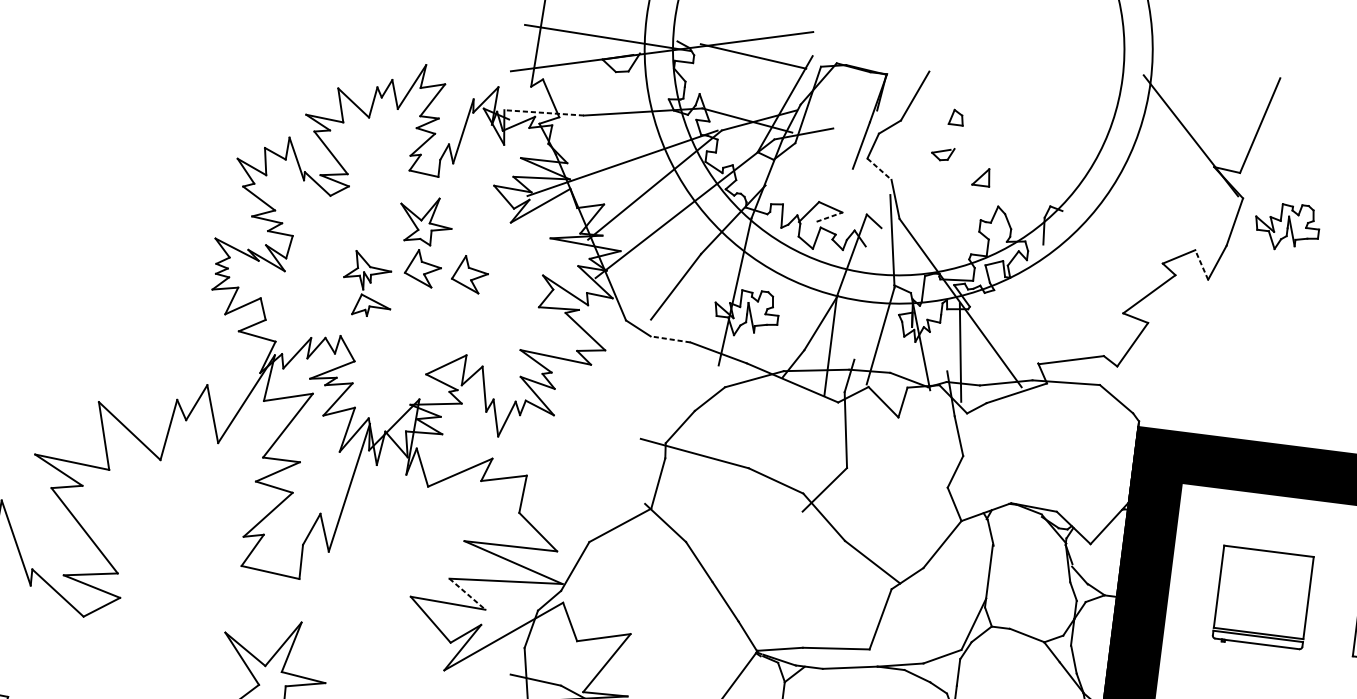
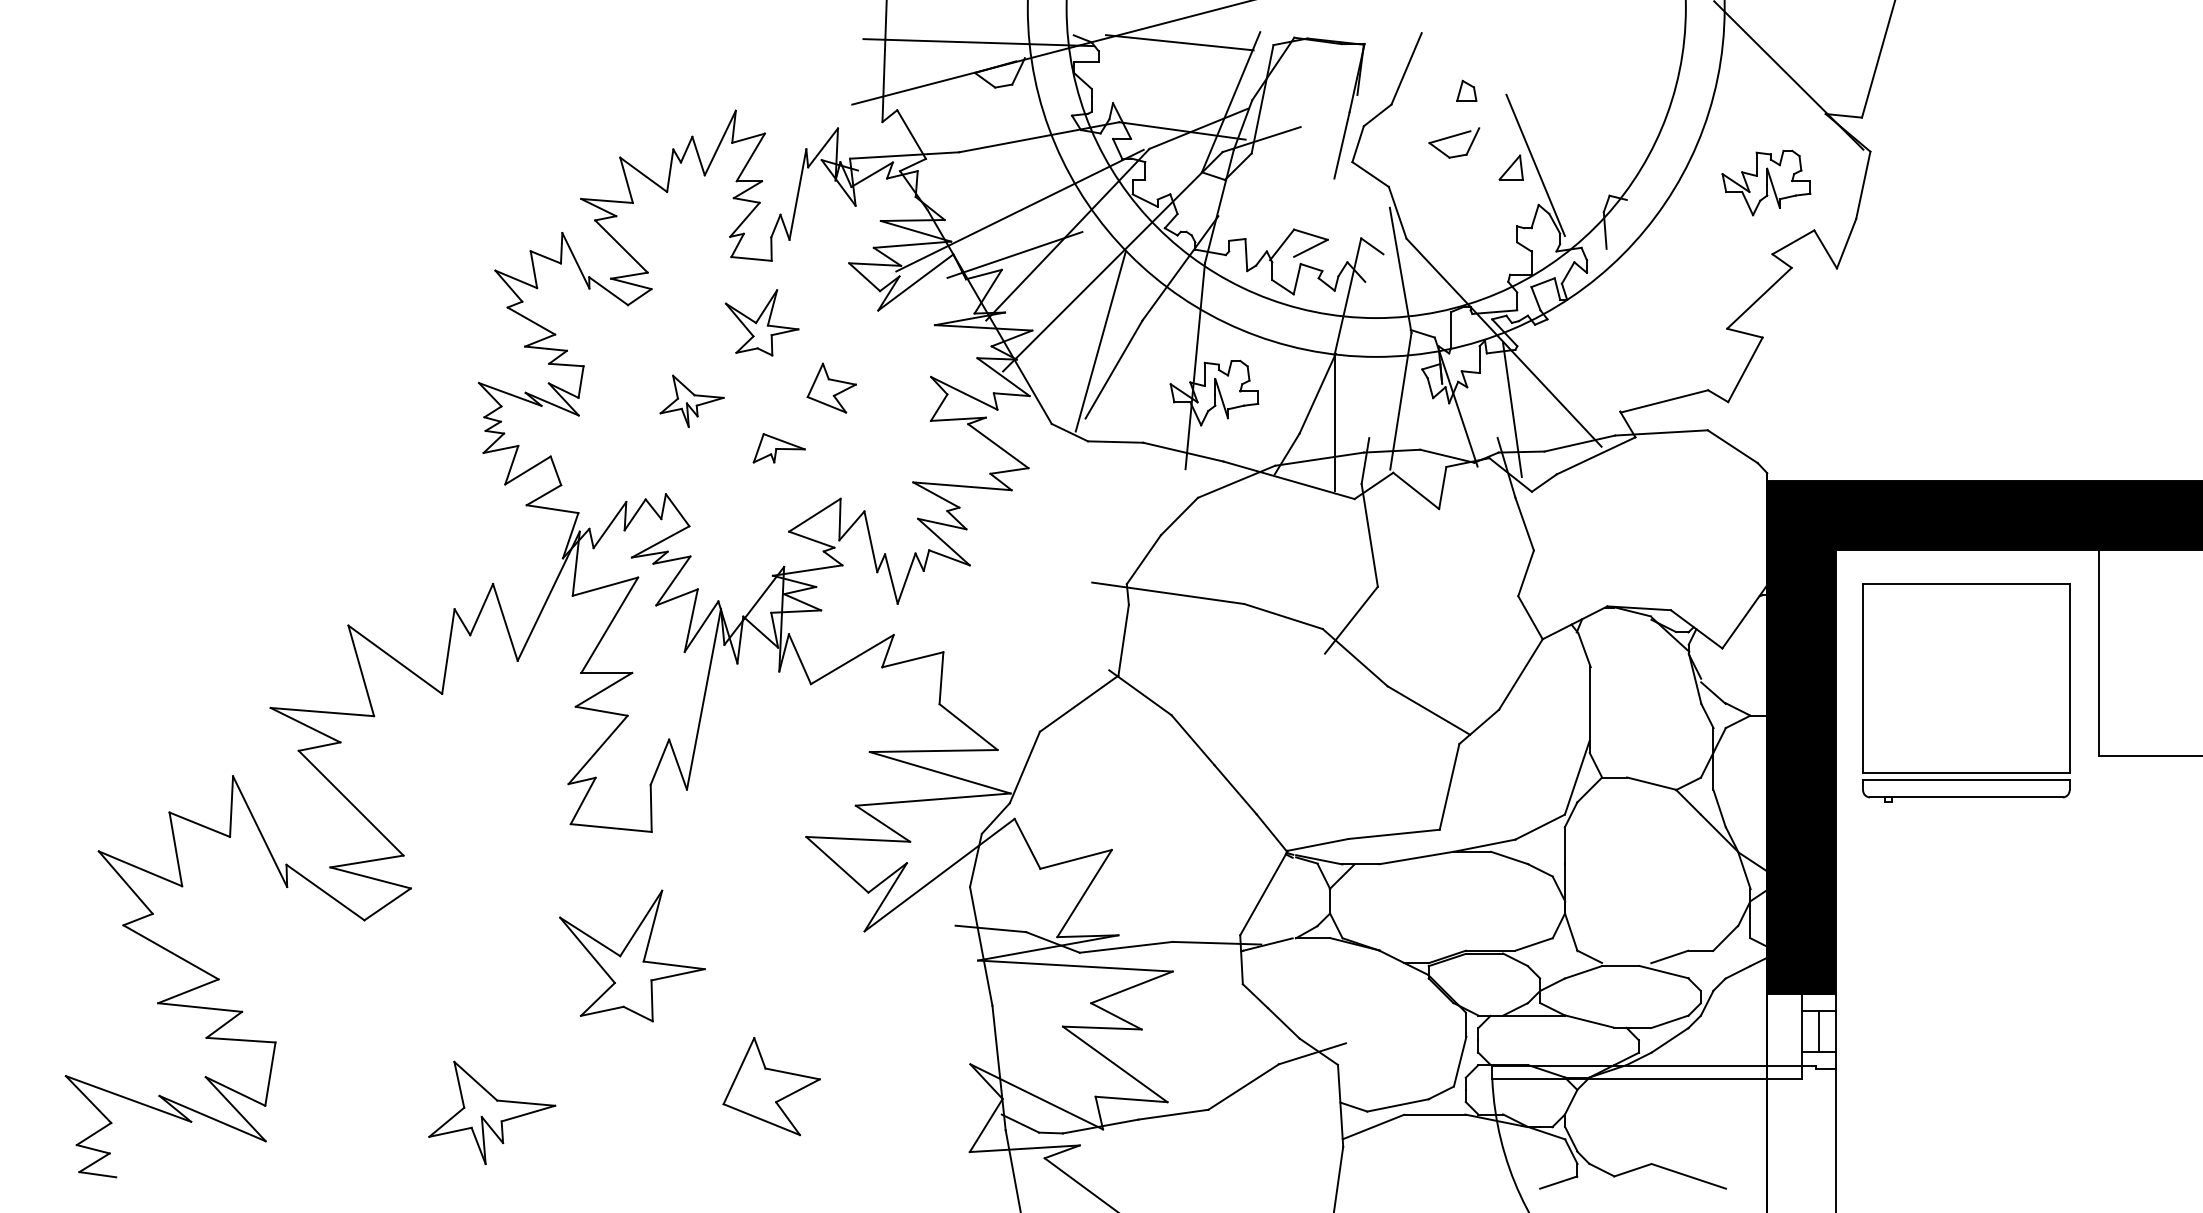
line: (544, 112) -> (904, 155), dashed -> solid
part: (943, 153) -> (1454, 142), size x1.67
line: (880, 169) -> (1371, 174), dashed -> solid
line: (999, 177) -> (1535, 165), added
line: (614, 194) -> (1014, 254), added
line: (829, 217) -> (1310, 248), dashed -> solid
part: (1287, 226) -> (1766, 182), moved
line: (668, 265) -> (1100, 341), added
line: (1201, 265) -> (1825, 249), dashed -> solid
part: (423, 268) -> (766, 387), removed
part: (371, 306) -> (778, 448), moved
line: (670, 339) -> (1115, 442), dashed -> solid
line: (467, 593) -> (882, 823), dashed -> solid
part: (1263, 598) -> (1966, 692), size x1.67

